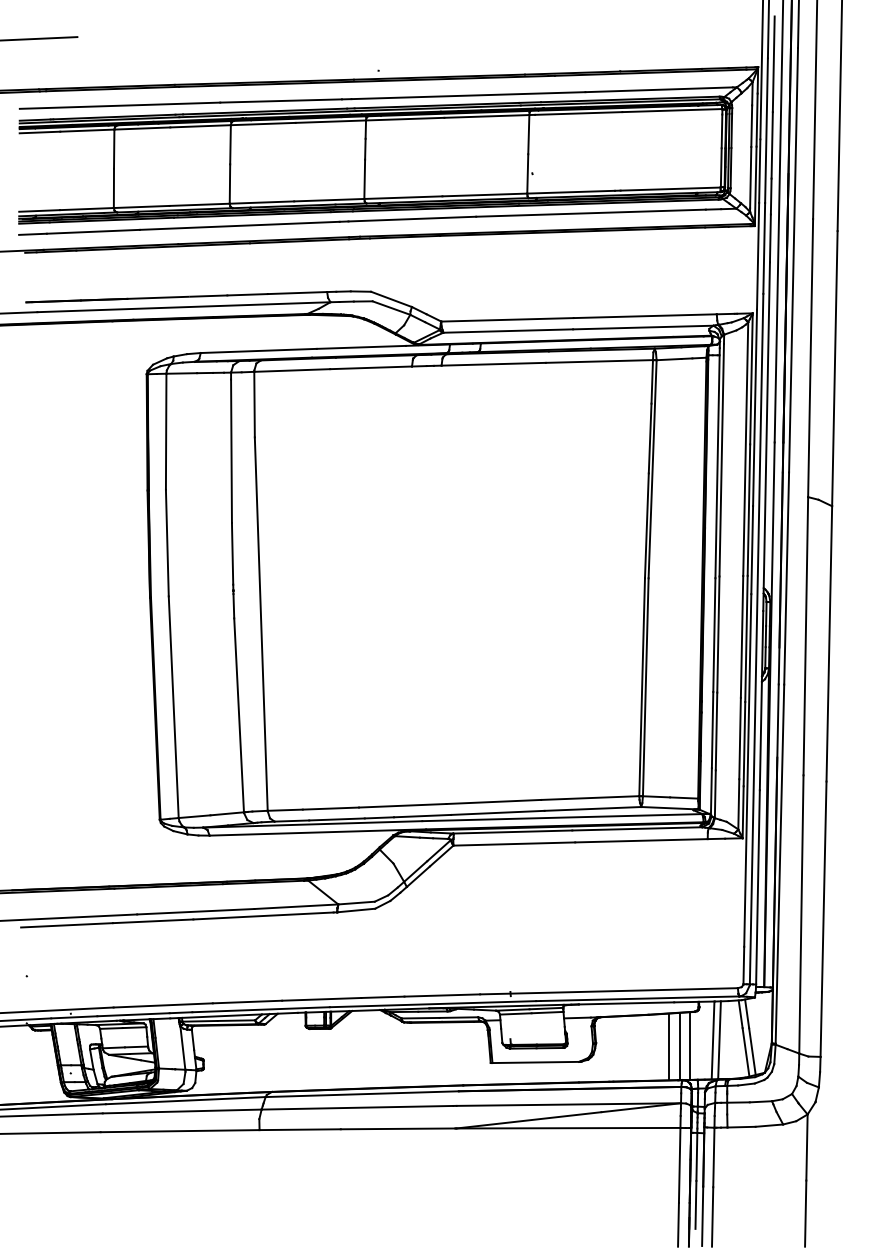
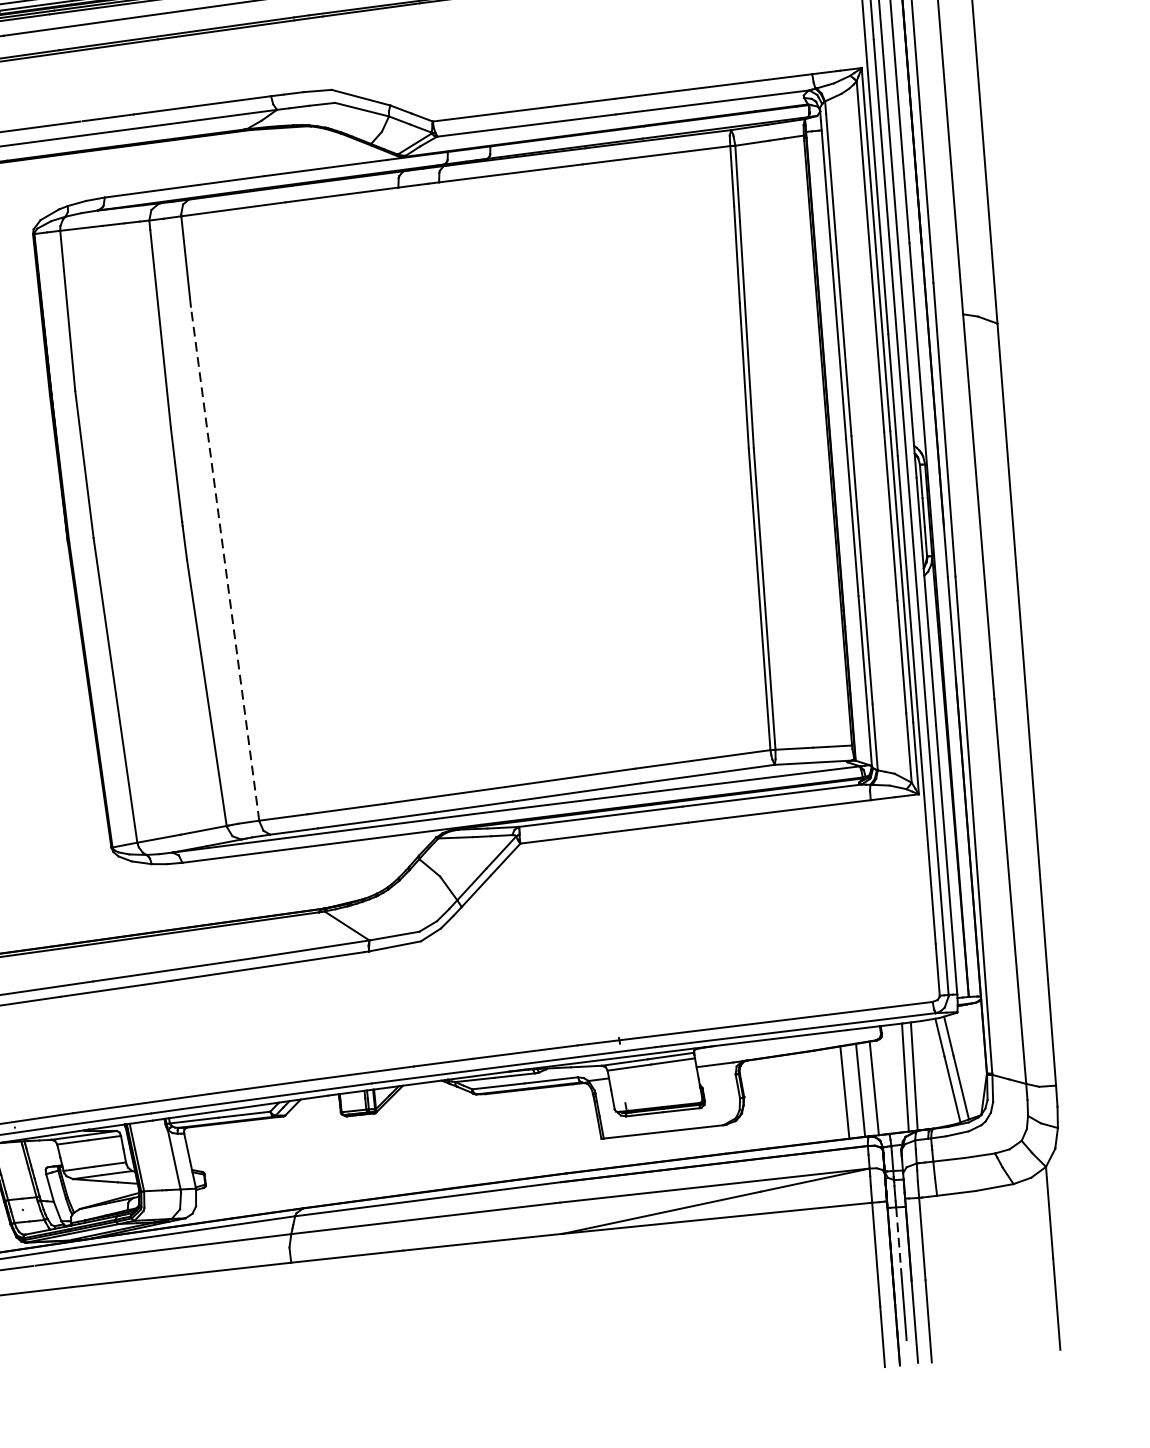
line: (261, 624) -> (225, 564), solid -> dashed
line: (696, 1156) -> (898, 1240), solid -> dashed

